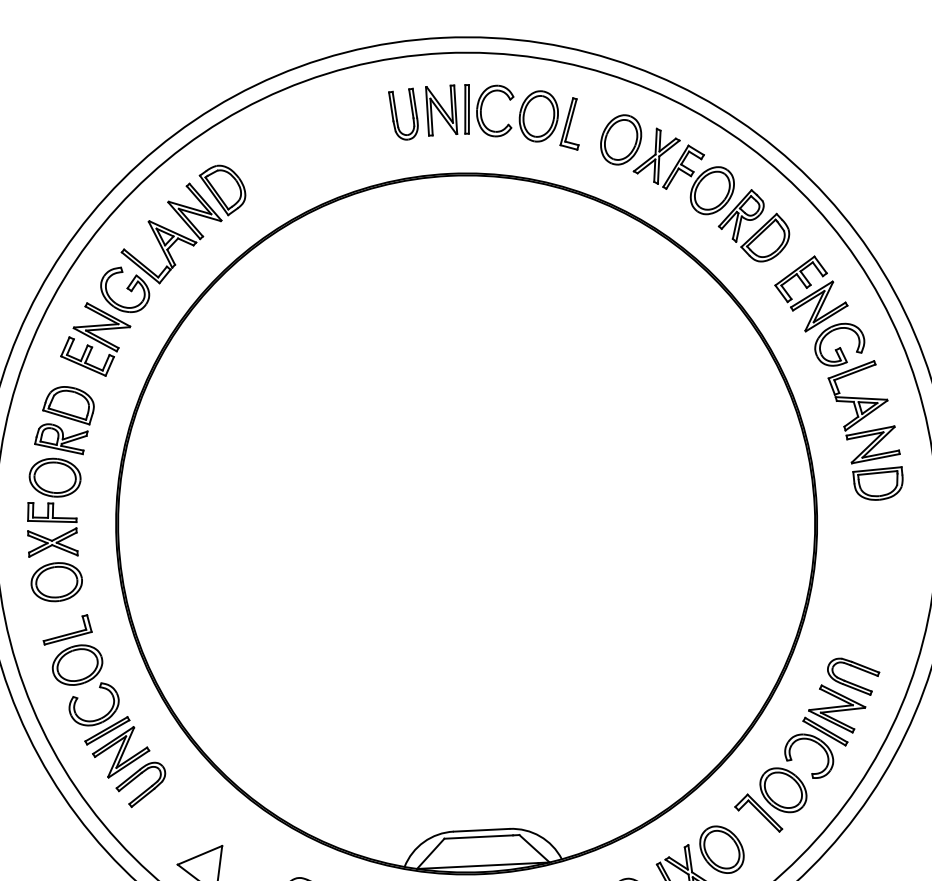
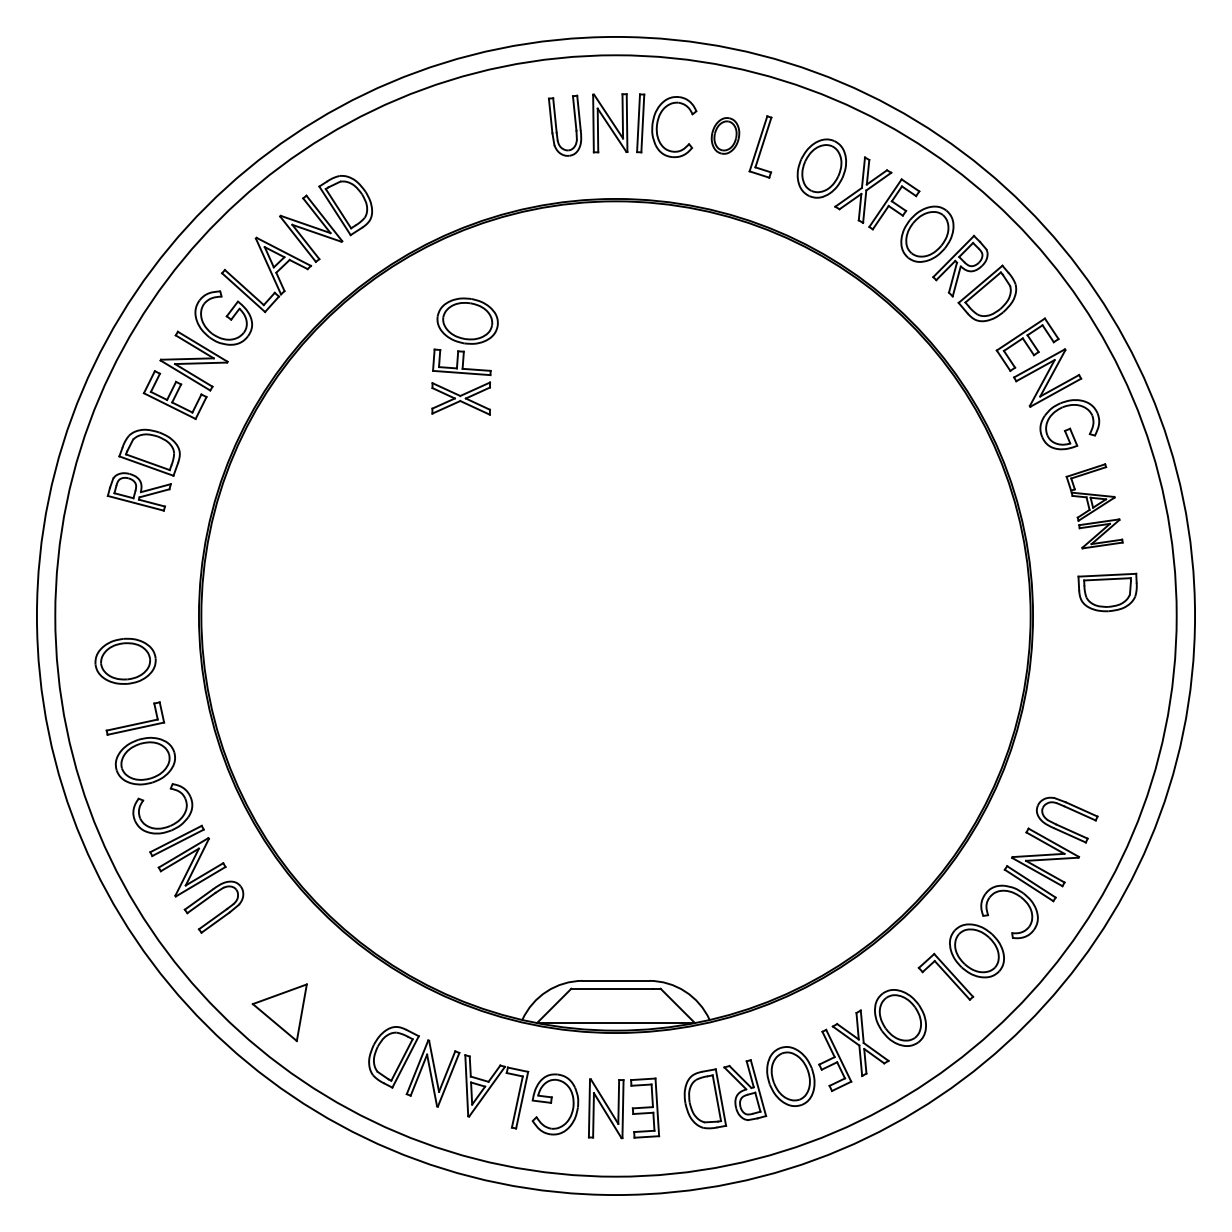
part: (538, 116) -> (725, 135), size x0.6
part: (863, 412) -> (1094, 506), size x0.7
part: (53, 507) -> (464, 356), moved

